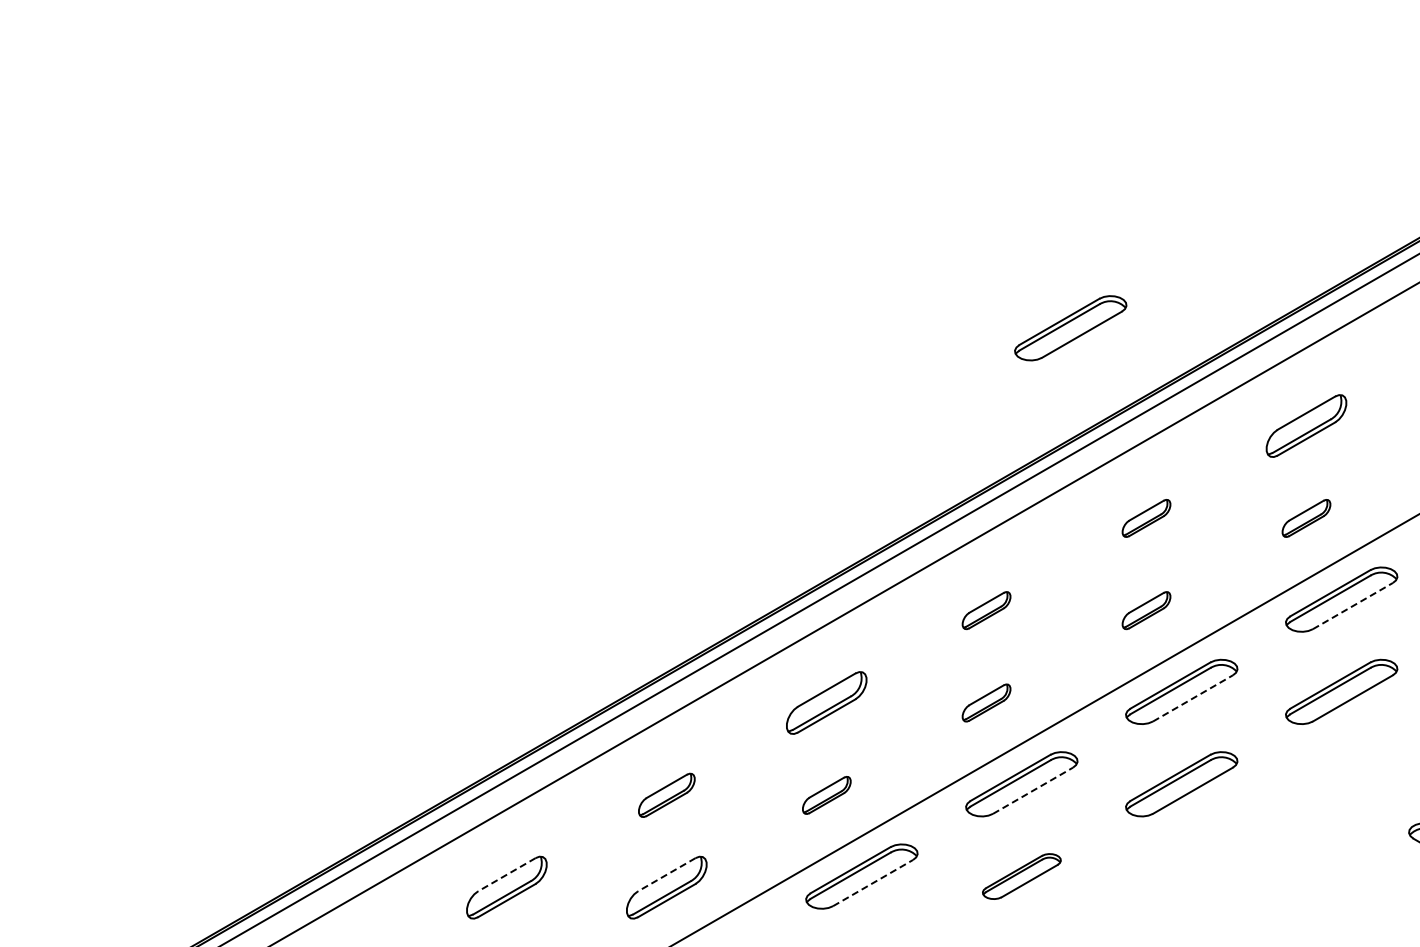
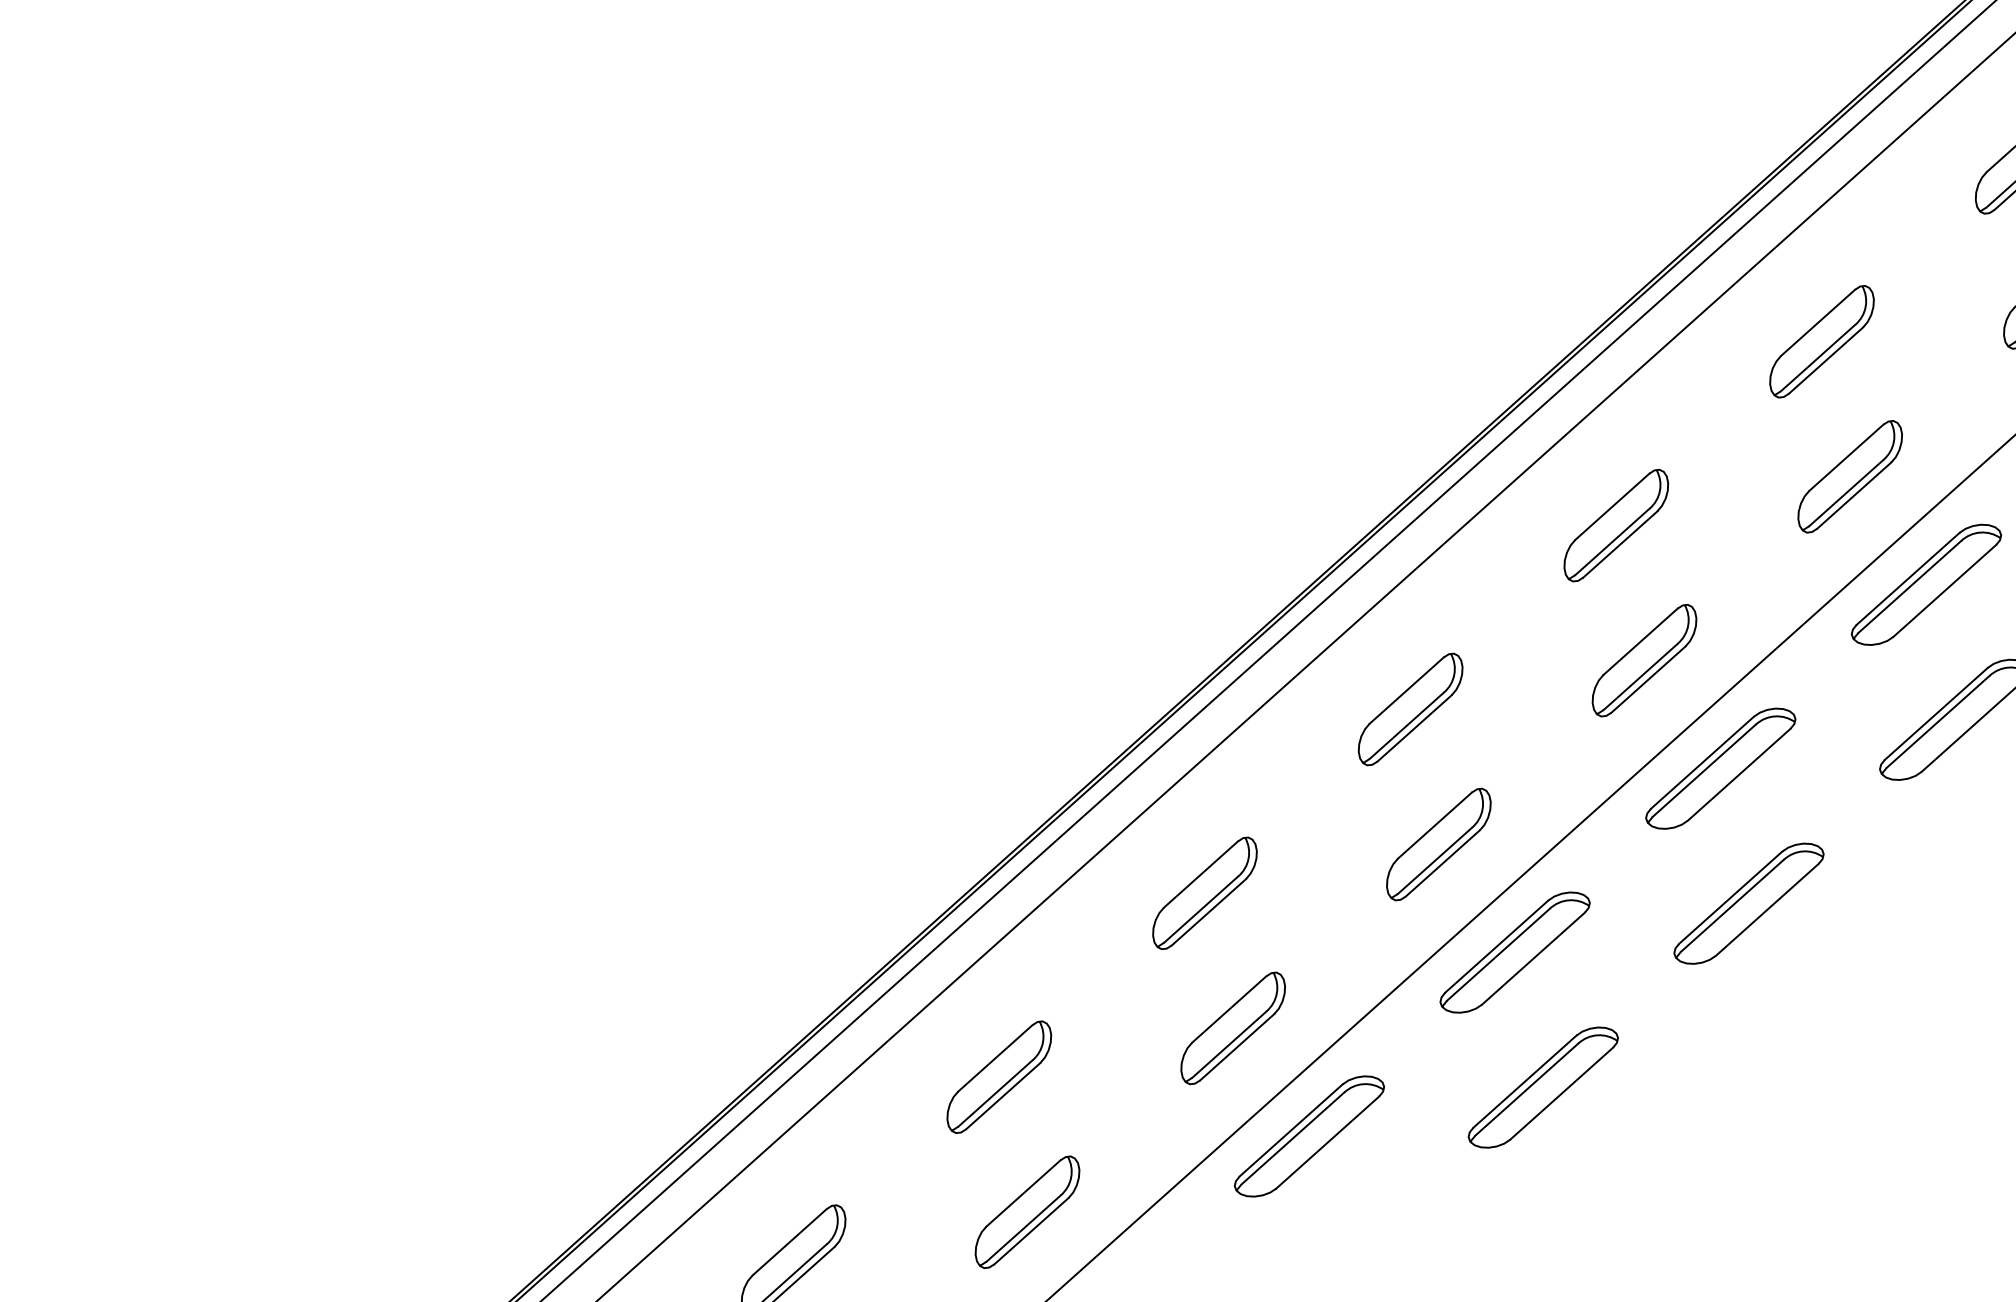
part: (1070, 328) -> (1447, 271), removed
part: (1146, 518) -> (1616, 525), size x1.67
part: (1306, 518) -> (1850, 476), size x1.67
line: (1353, 605) -> (1945, 589), dashed -> solid
part: (986, 610) -> (1410, 709), size x1.67
part: (1146, 610) -> (1644, 660), size x1.67
line: (1193, 698) -> (1739, 774), dashed -> solid
part: (986, 702) -> (1438, 843), size x1.67
line: (1033, 790) -> (1534, 958), dashed -> solid
part: (666, 795) -> (998, 1077), size x1.43
part: (826, 795) -> (1232, 1028), size x1.67
line: (506, 875) -> (789, 1243), dashed -> solid
line: (666, 875) -> (1023, 1194), dashed -> solid
part: (1021, 876) -> (1542, 1087), size x1.43
line: (873, 882) -> (1328, 1141), dashed -> solid

